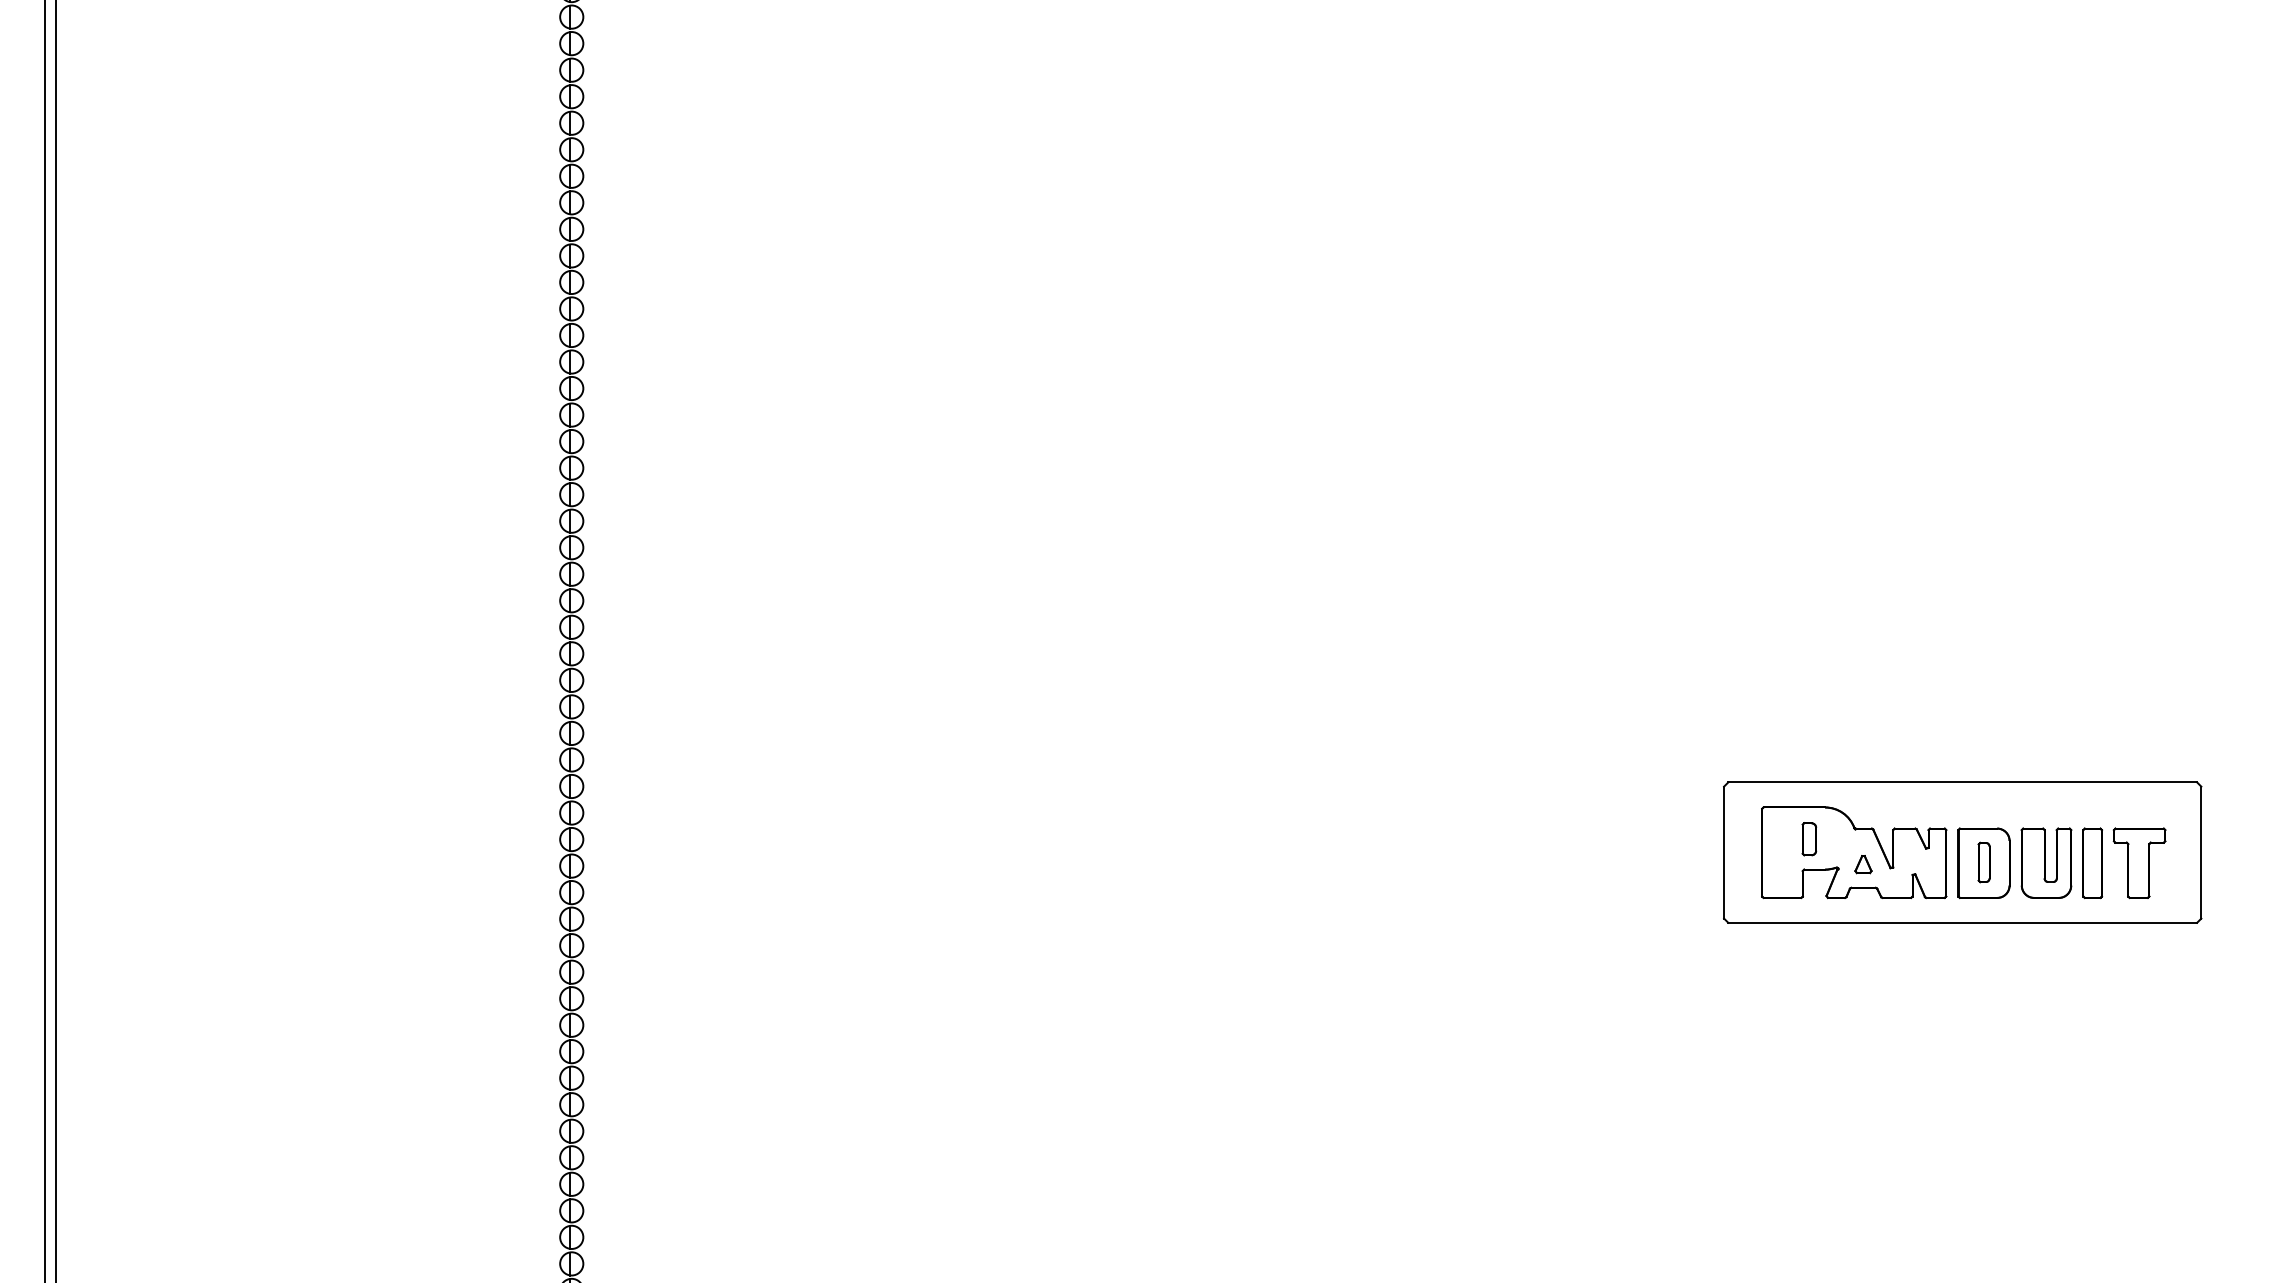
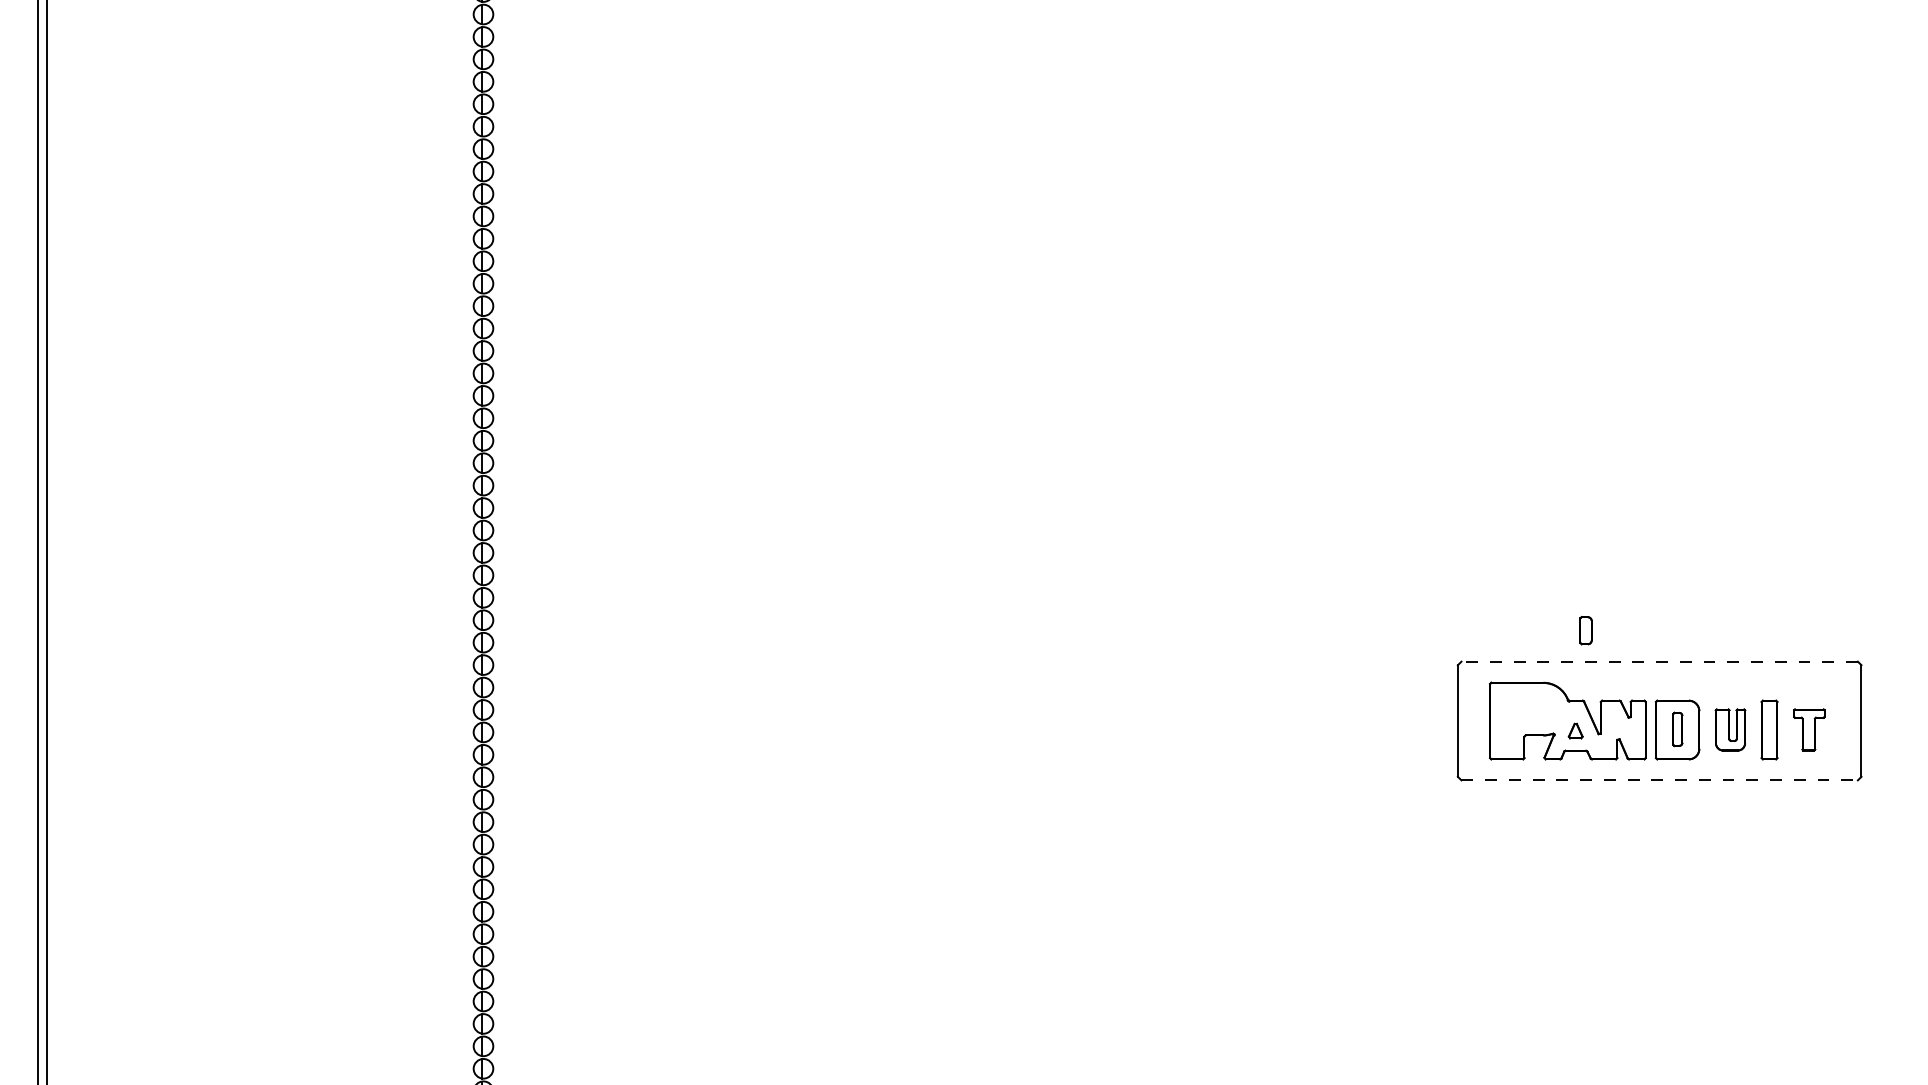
line: (1962, 782) -> (1659, 661), solid -> dashed
part: (1808, 838) -> (1585, 630), moved
part: (2046, 862) -> (1730, 729), size x0.7
part: (2139, 862) -> (1809, 729), size x0.7
line: (1963, 922) -> (1660, 780), solid -> dashed

